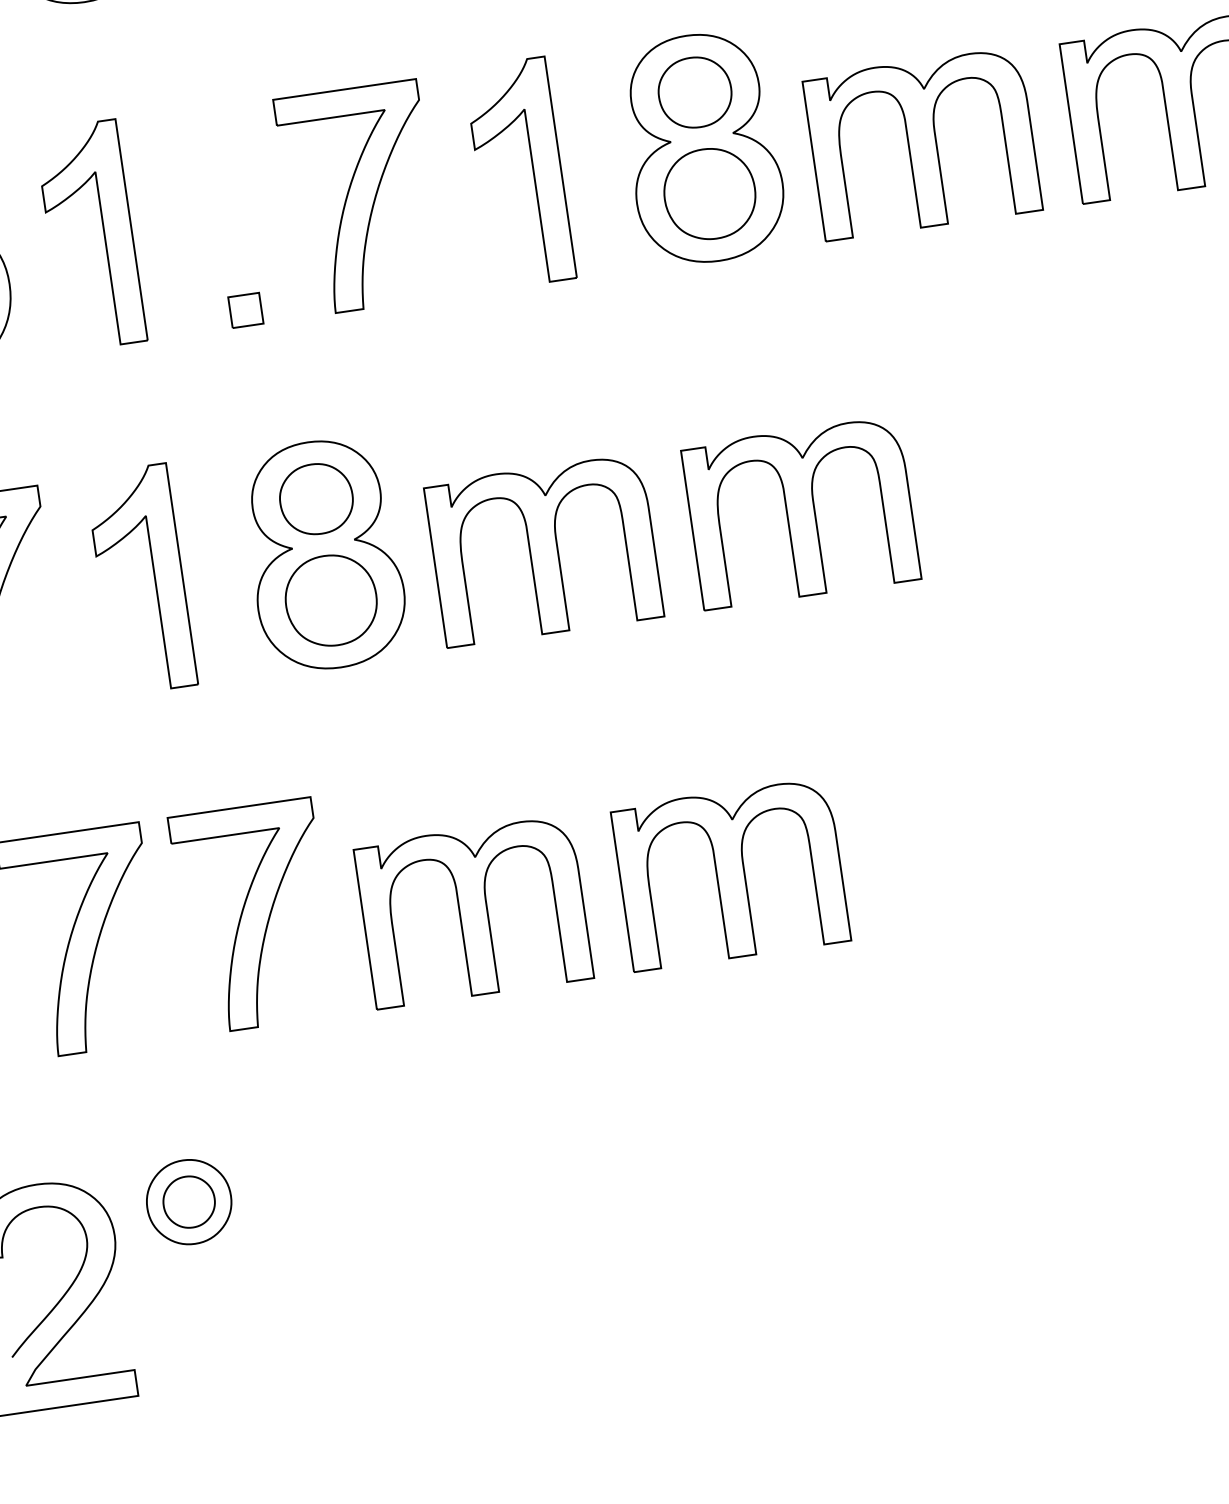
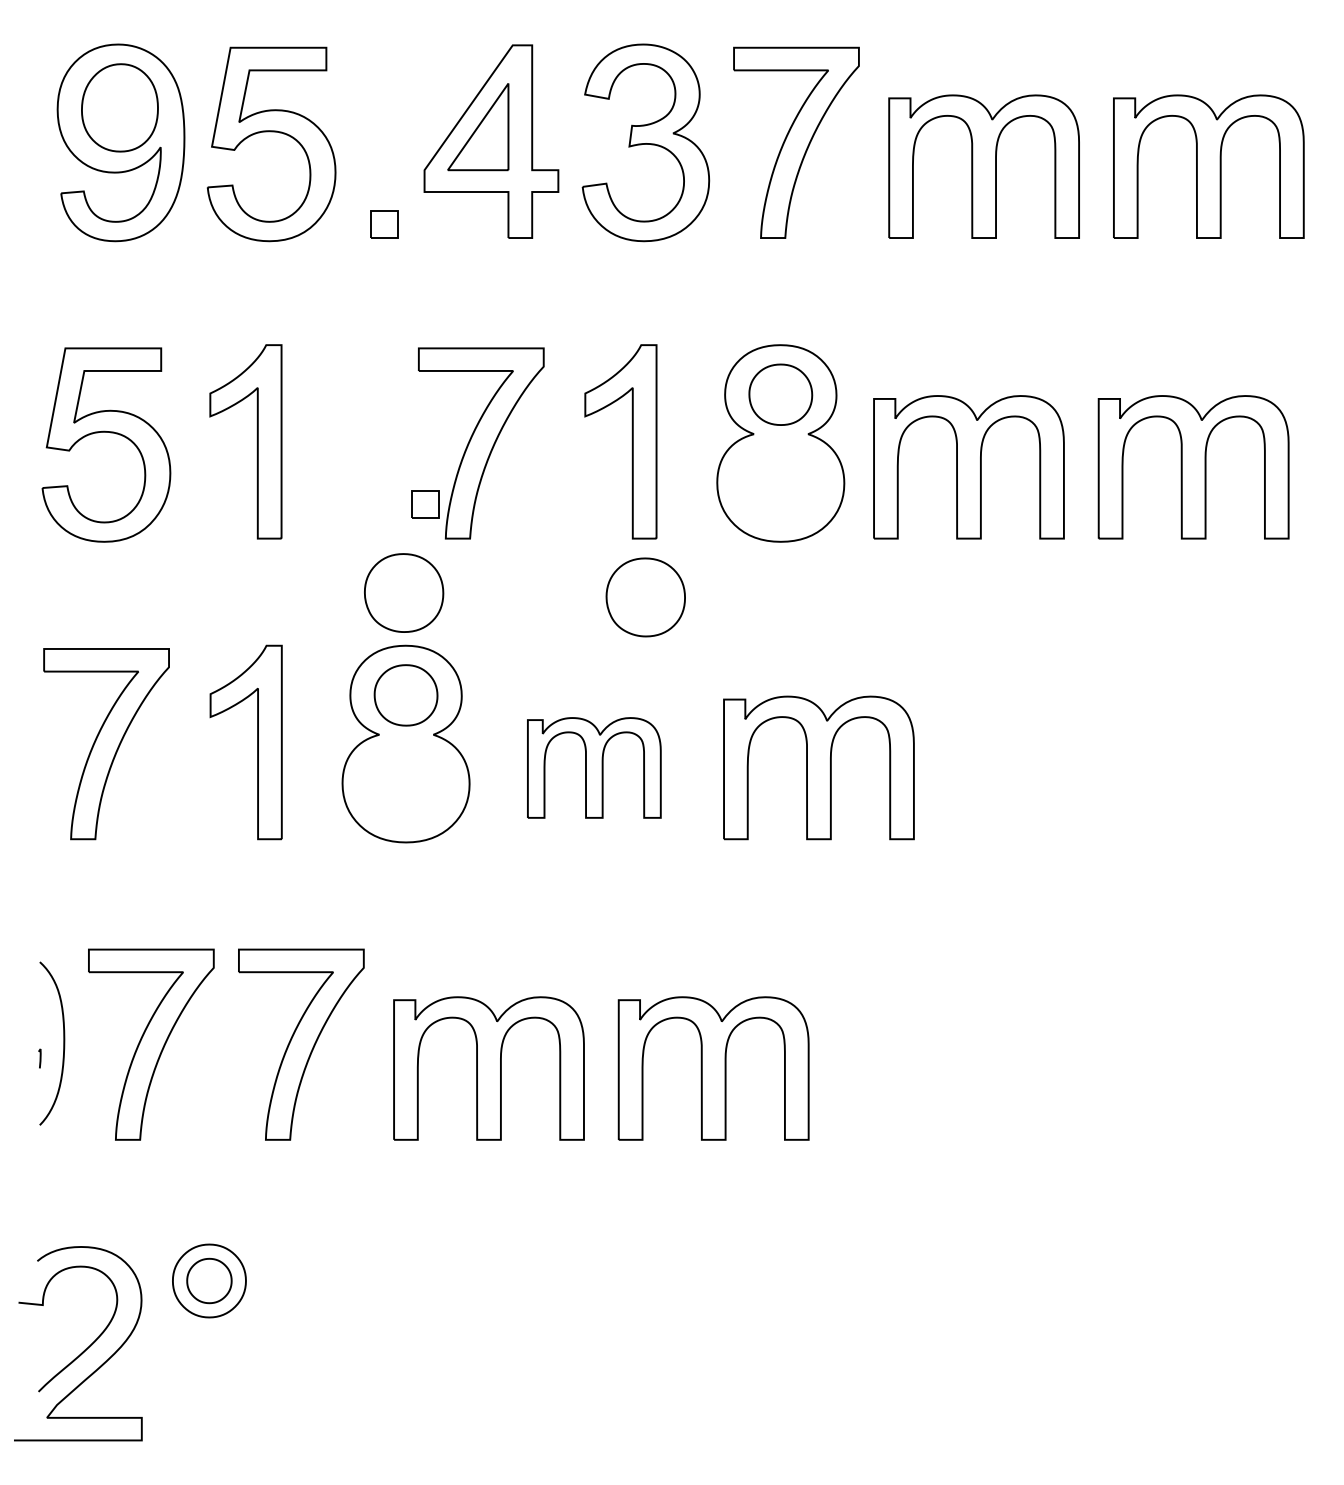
part: (709, 194) -> (645, 597), moved
part: (246, 310) -> (425, 504), moved
part: (544, 550) -> (594, 767), size x0.7
part: (331, 599) -> (404, 592), moved

